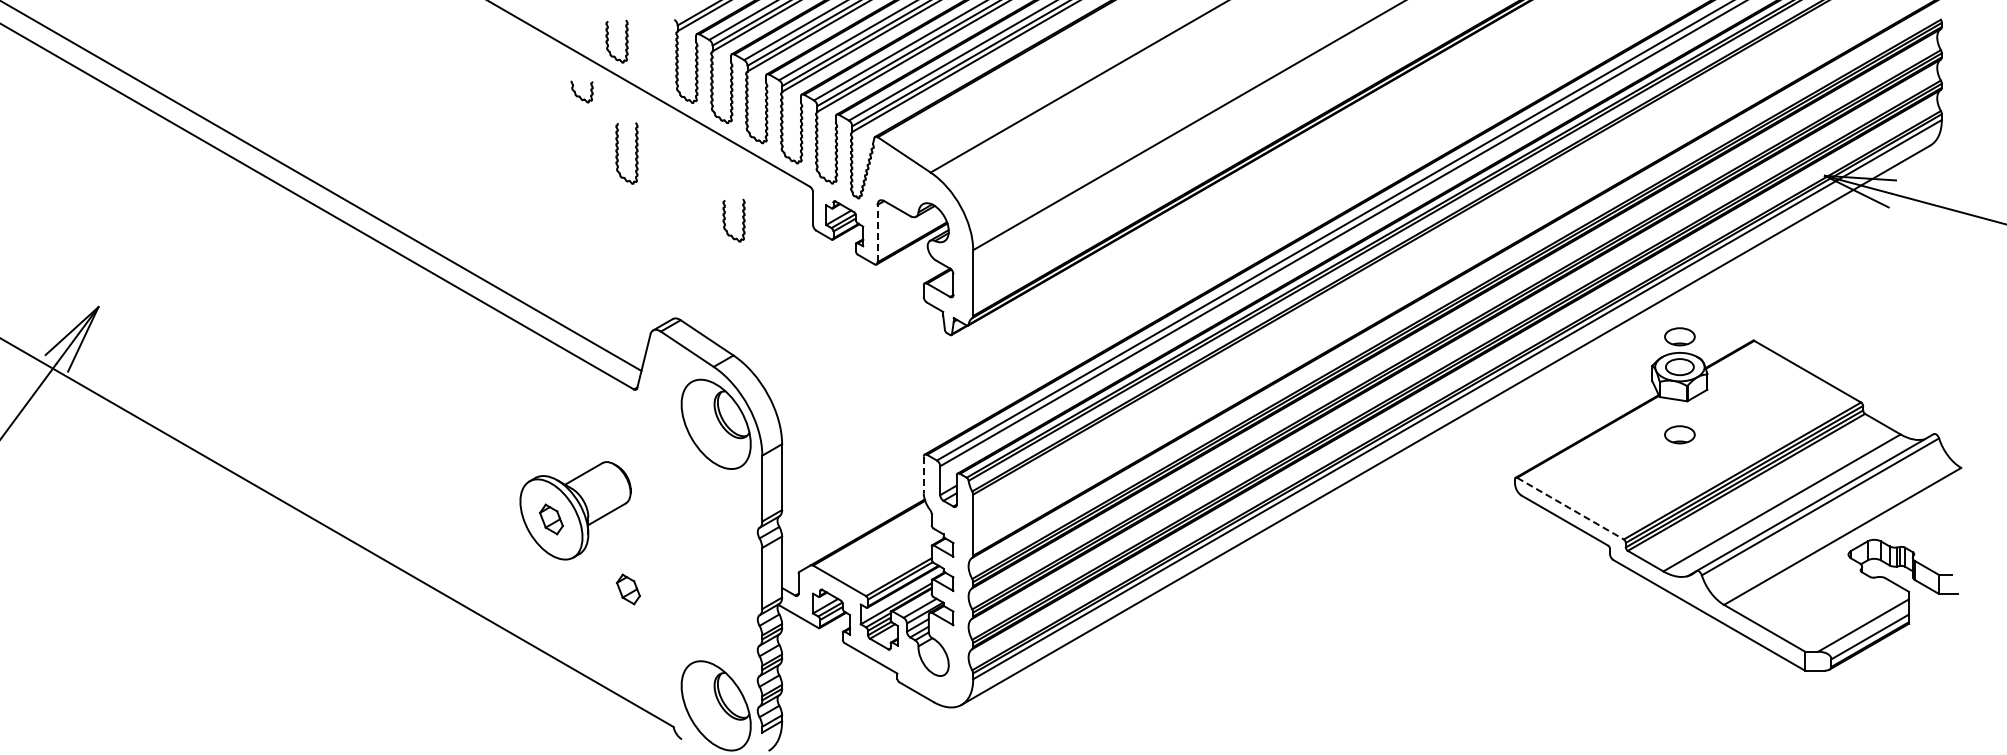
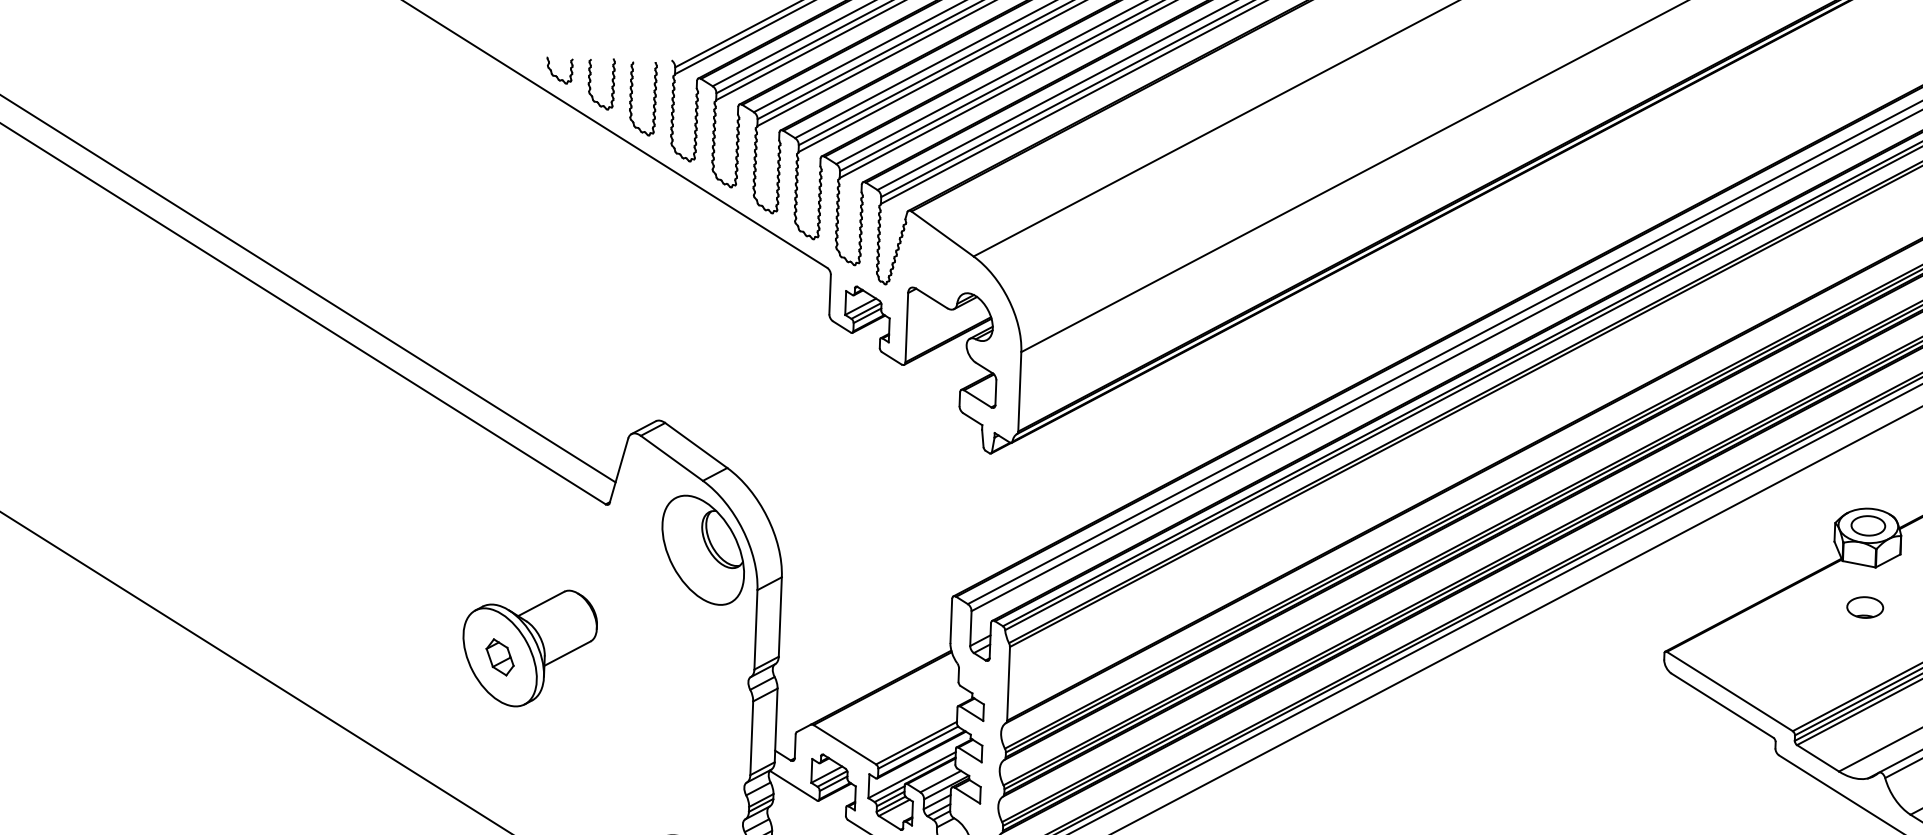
part: (581, 91) -> (558, 70), moved
part: (618, 153) -> (632, 98), moved
part: (725, 219) -> (723, 303), removed
line: (877, 233) -> (906, 327), dashed -> solid
part: (1679, 336) -> (1869, 488), removed
line: (923, 475) -> (950, 621), dashed -> solid
line: (1570, 508) -> (1729, 691), dashed -> solid
part: (627, 589) -> (588, 745), removed

